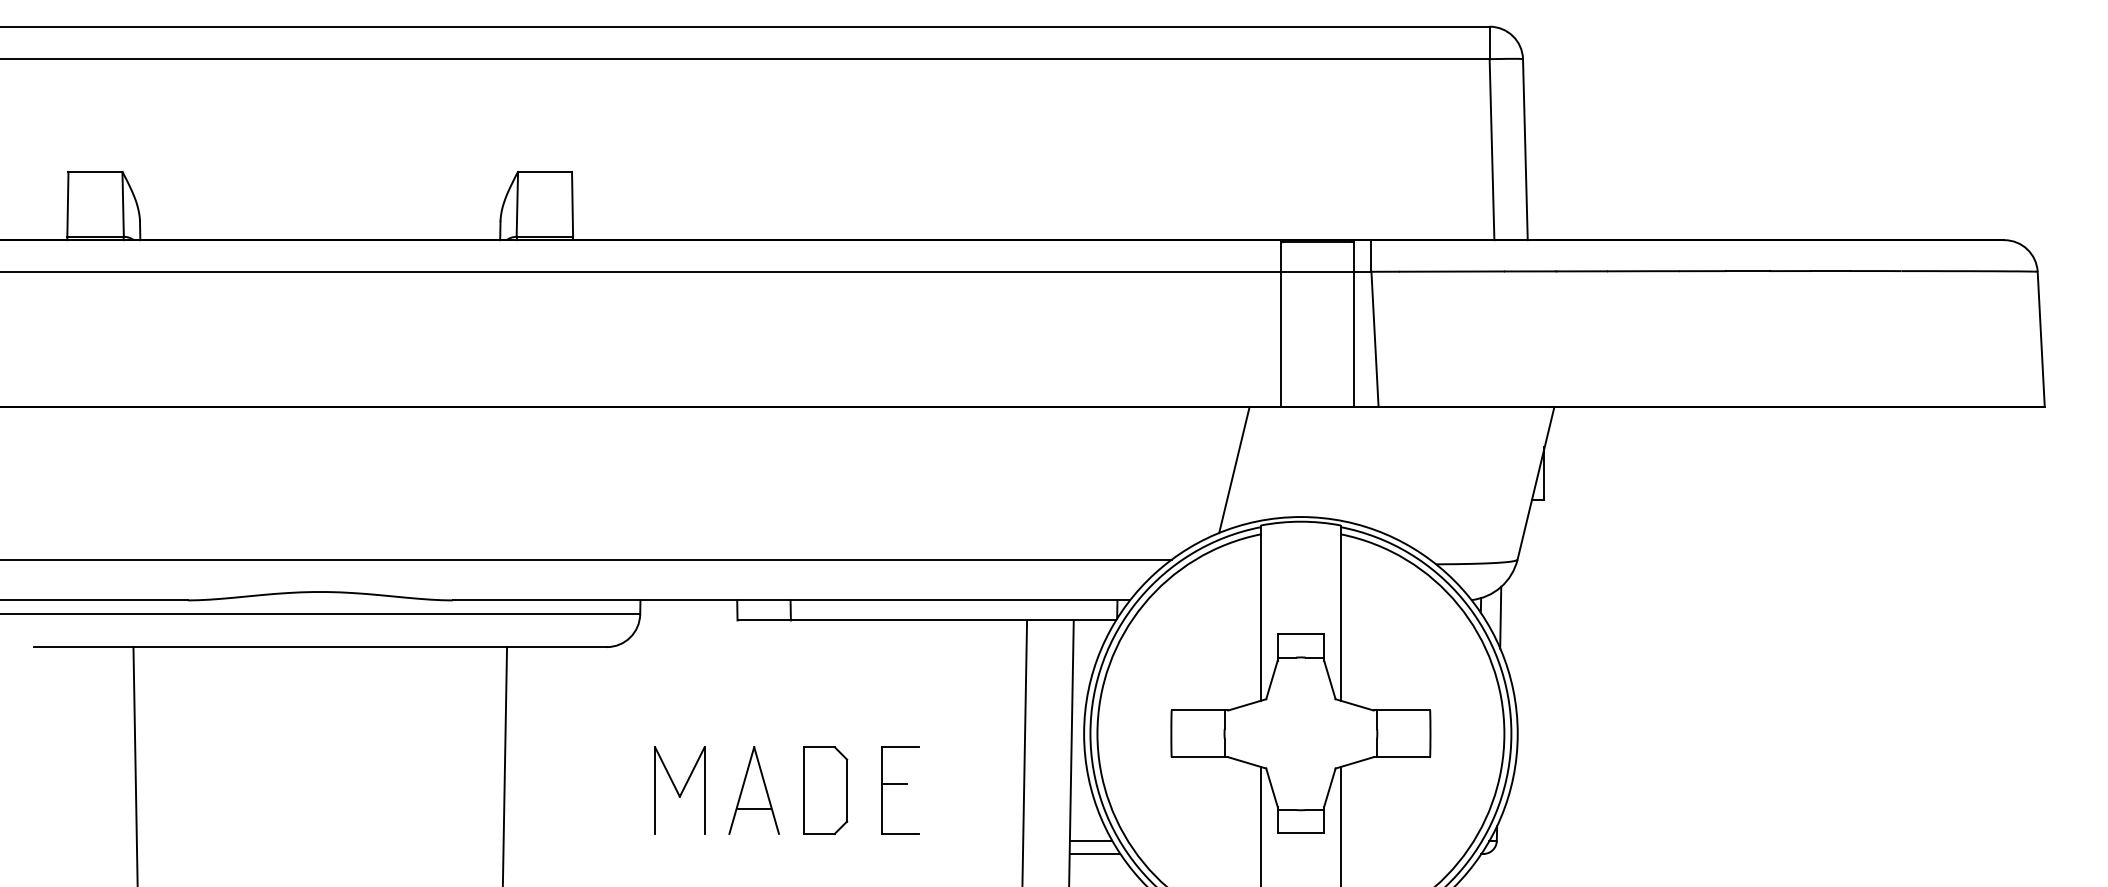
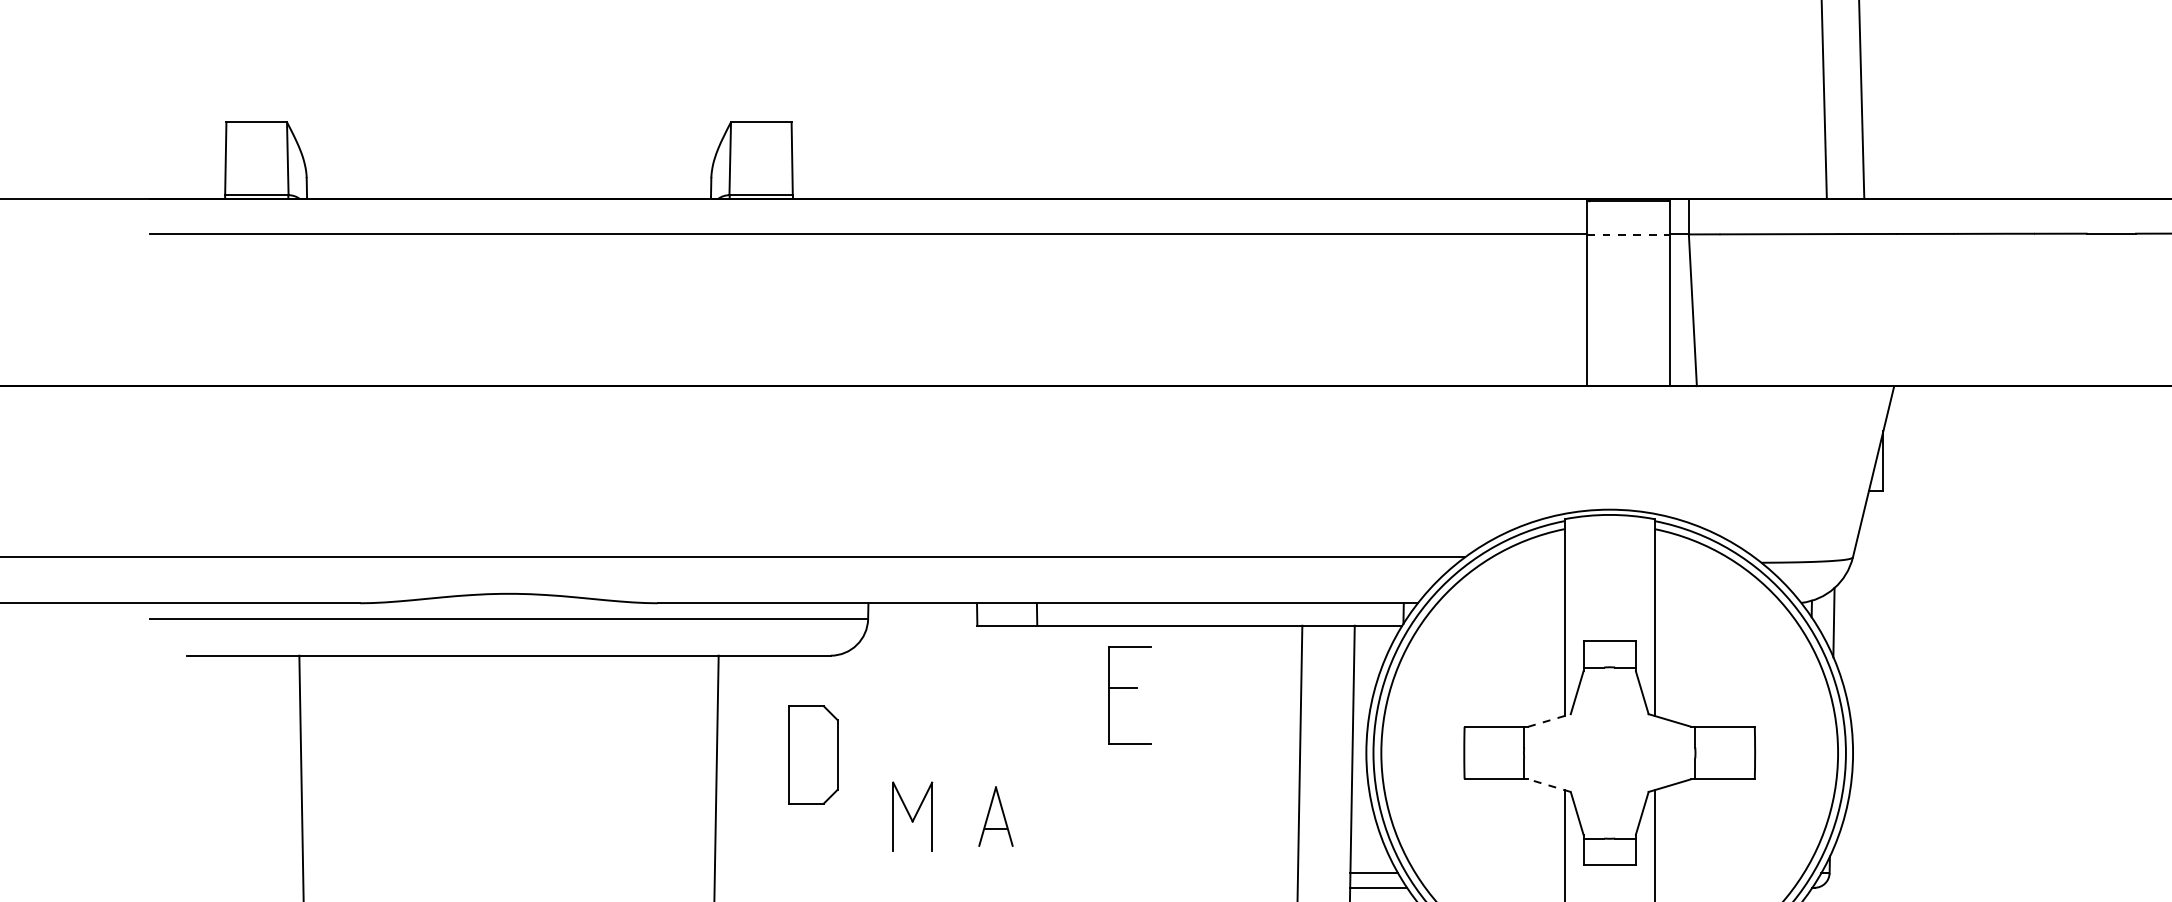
line: (1317, 271) -> (1628, 234), solid -> dashed
line: (1234, 469) -> (1535, 456), removed
line: (1247, 704) -> (1549, 720), solid -> dashed
line: (1247, 762) -> (1549, 785), solid -> dashed
part: (679, 790) -> (912, 816), size x0.7
part: (753, 790) -> (995, 816), size x0.6
part: (825, 790) -> (813, 754), moved
part: (900, 790) -> (1129, 695), moved

